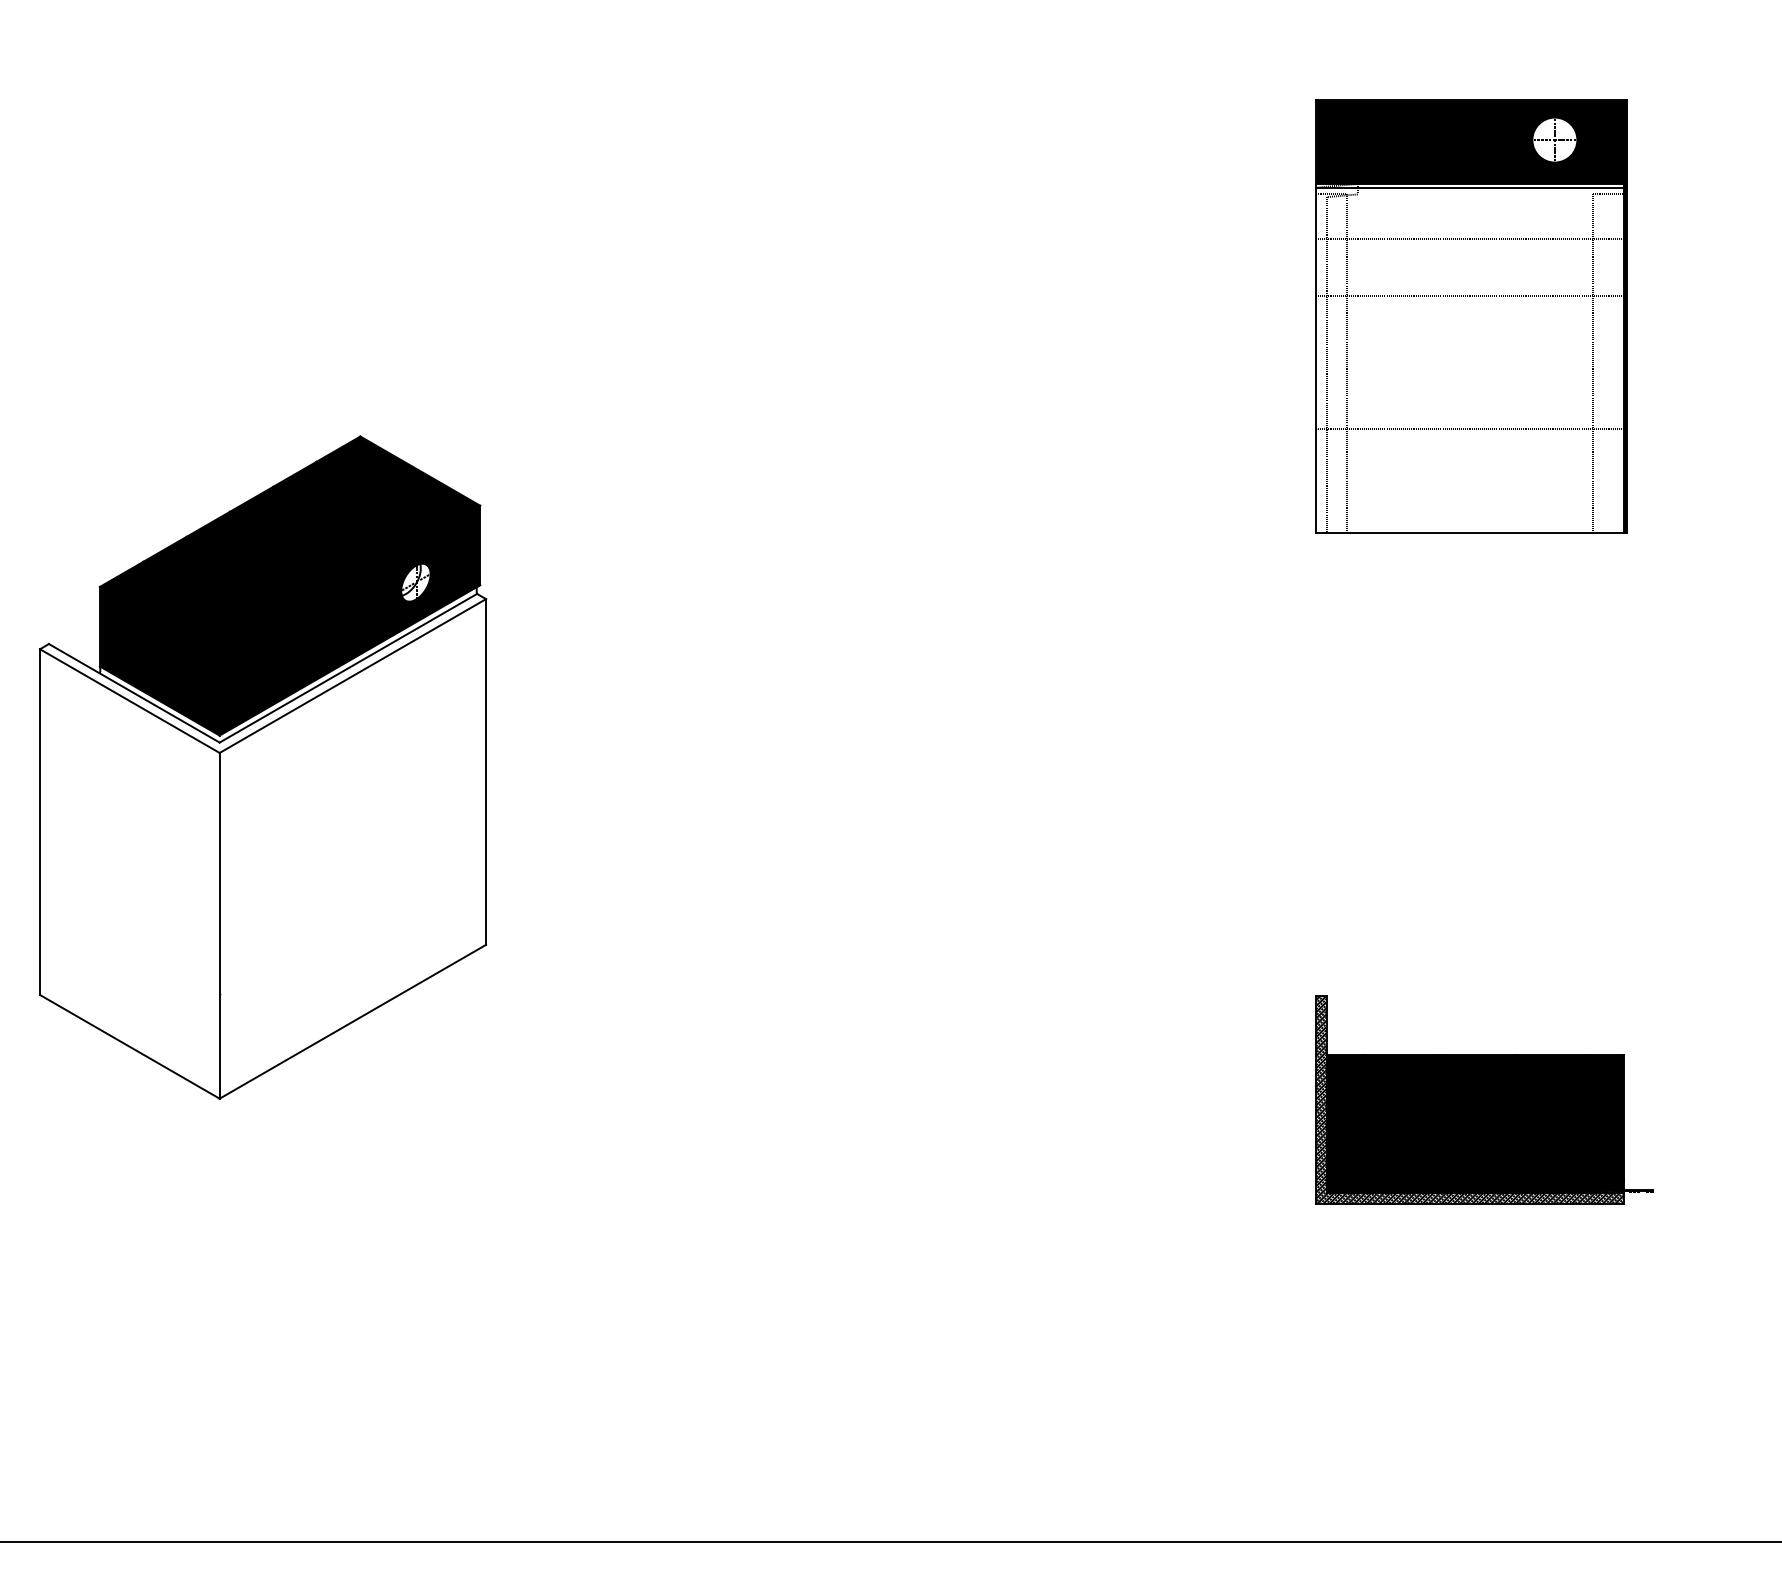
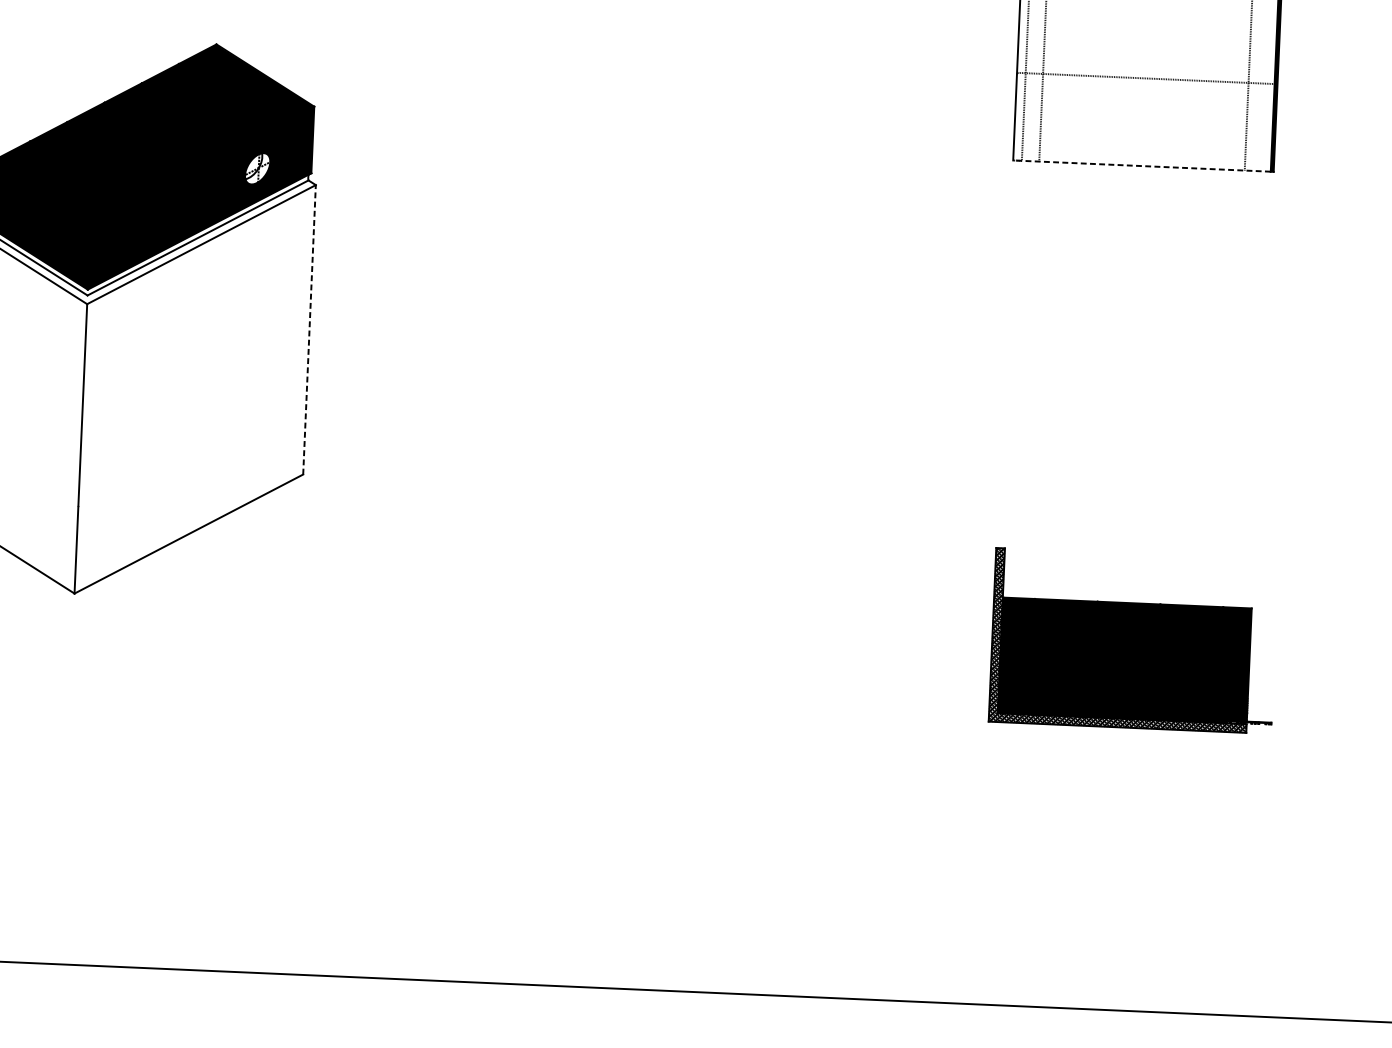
line: (1470, 533) -> (1142, 166), solid -> dashed
line: (486, 771) -> (309, 329), solid -> dashed

